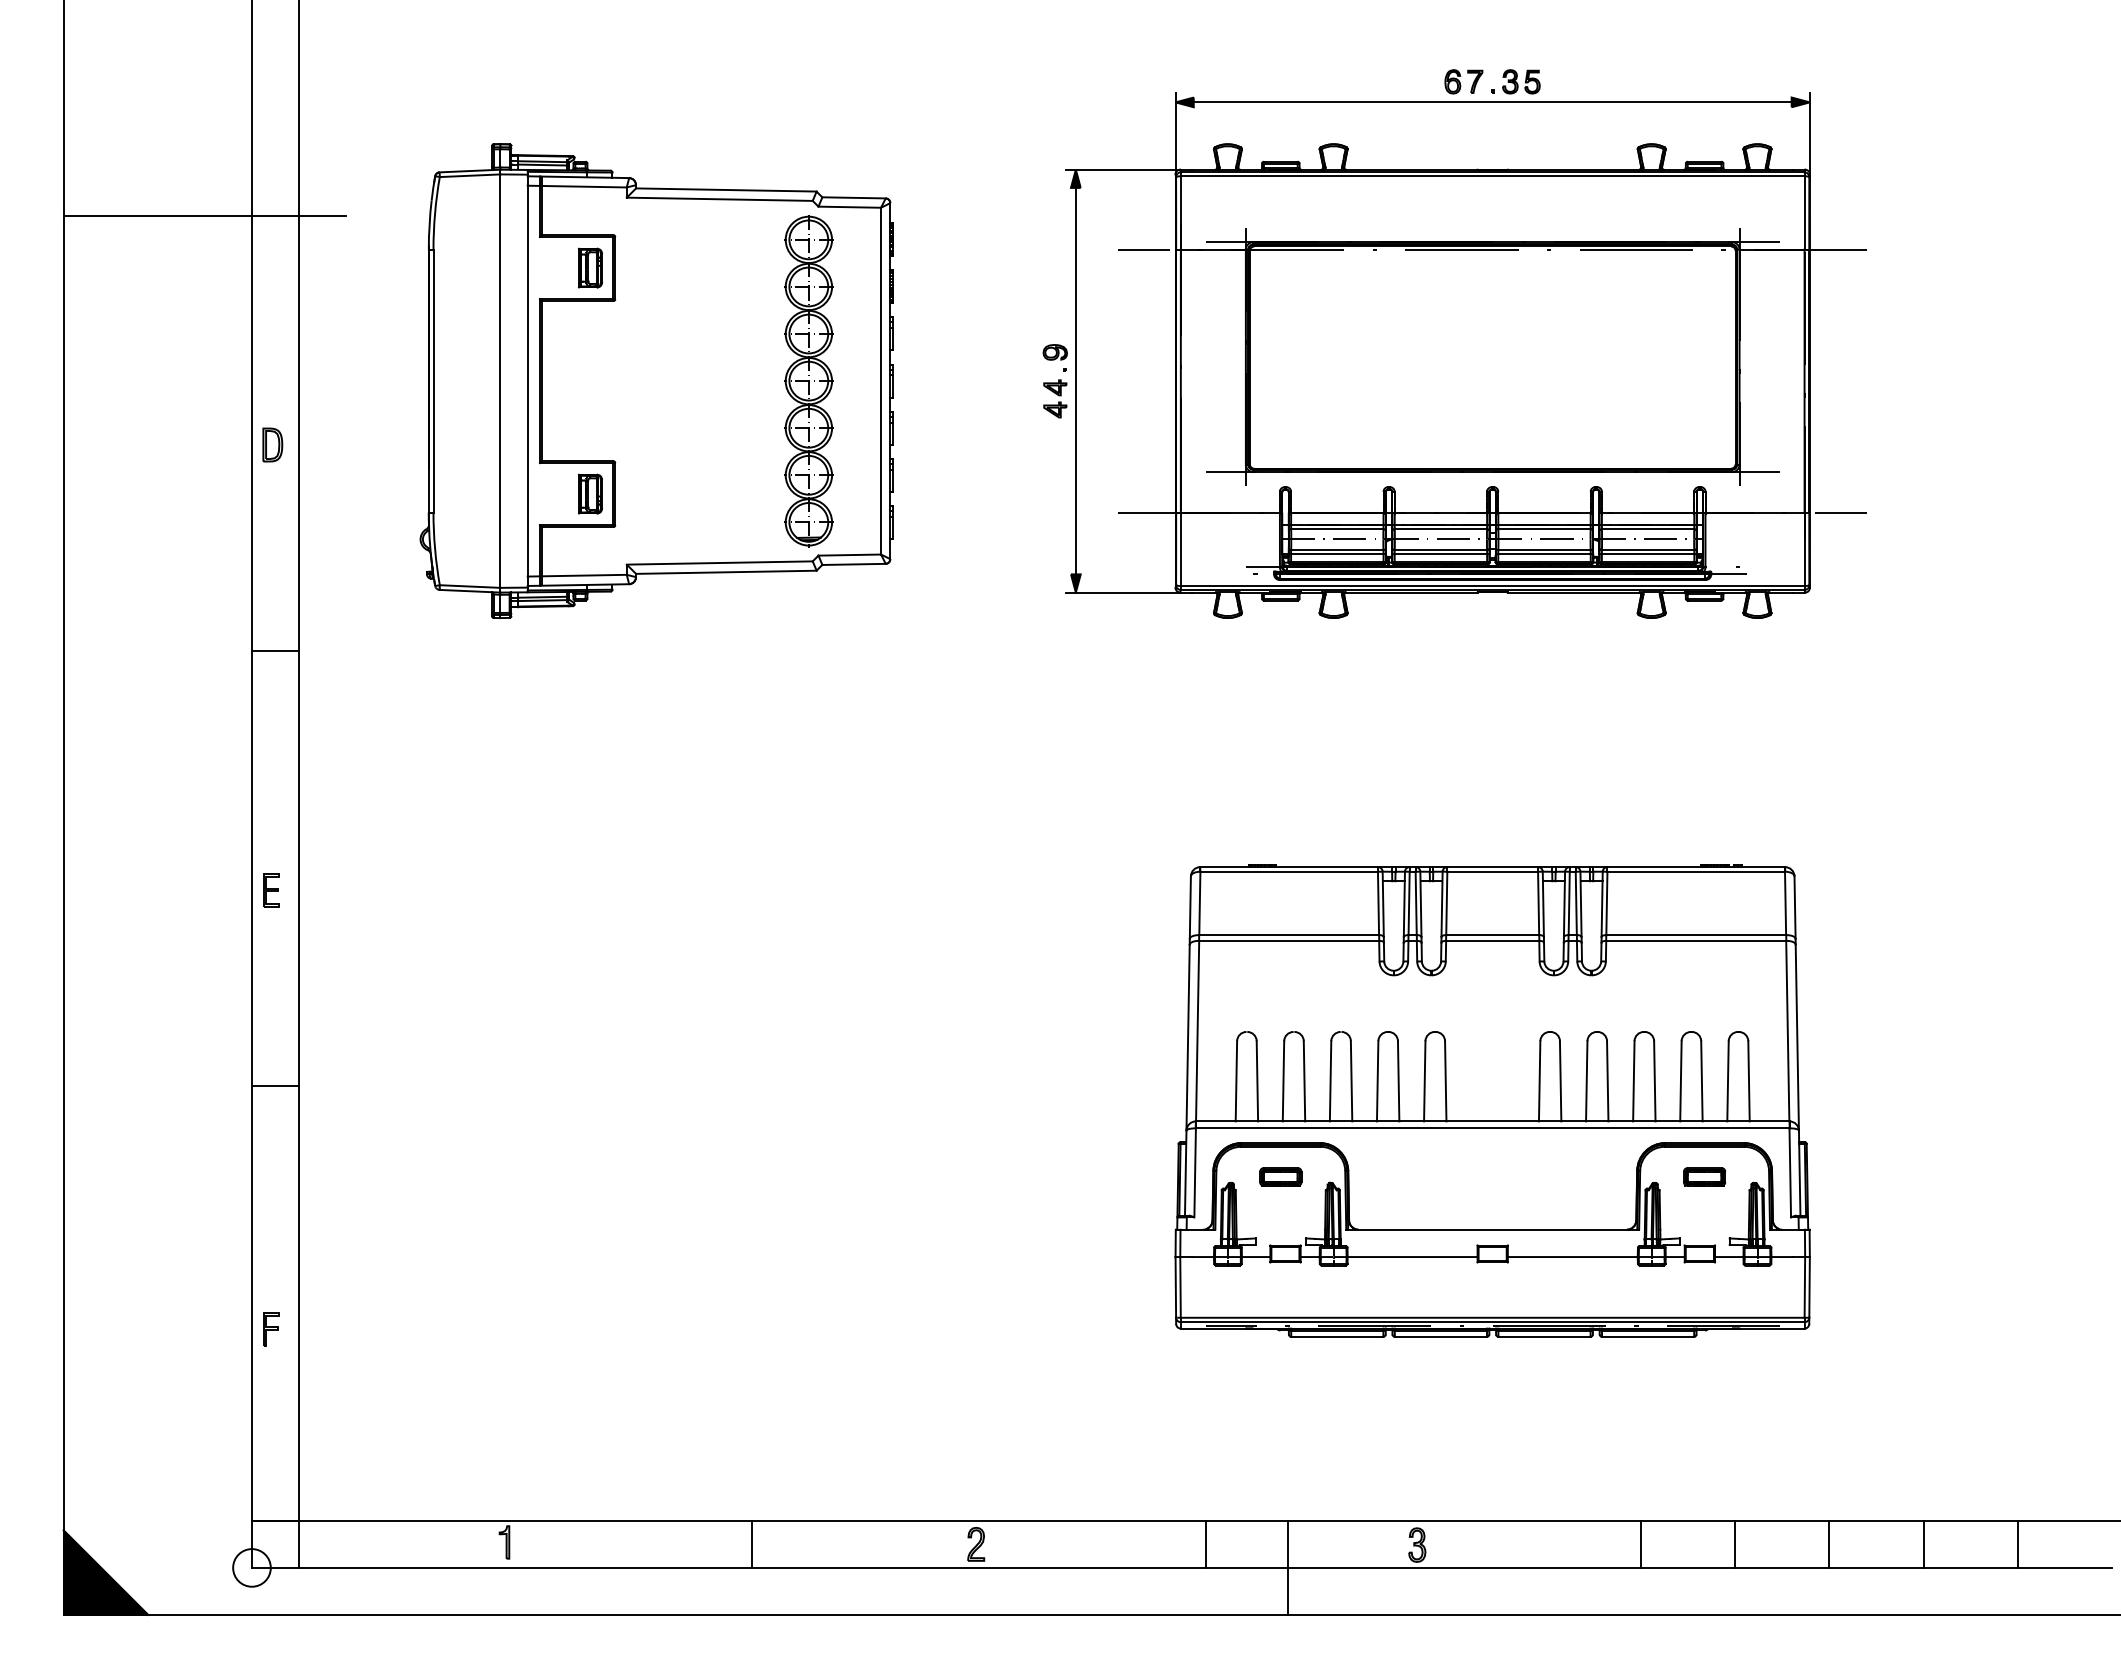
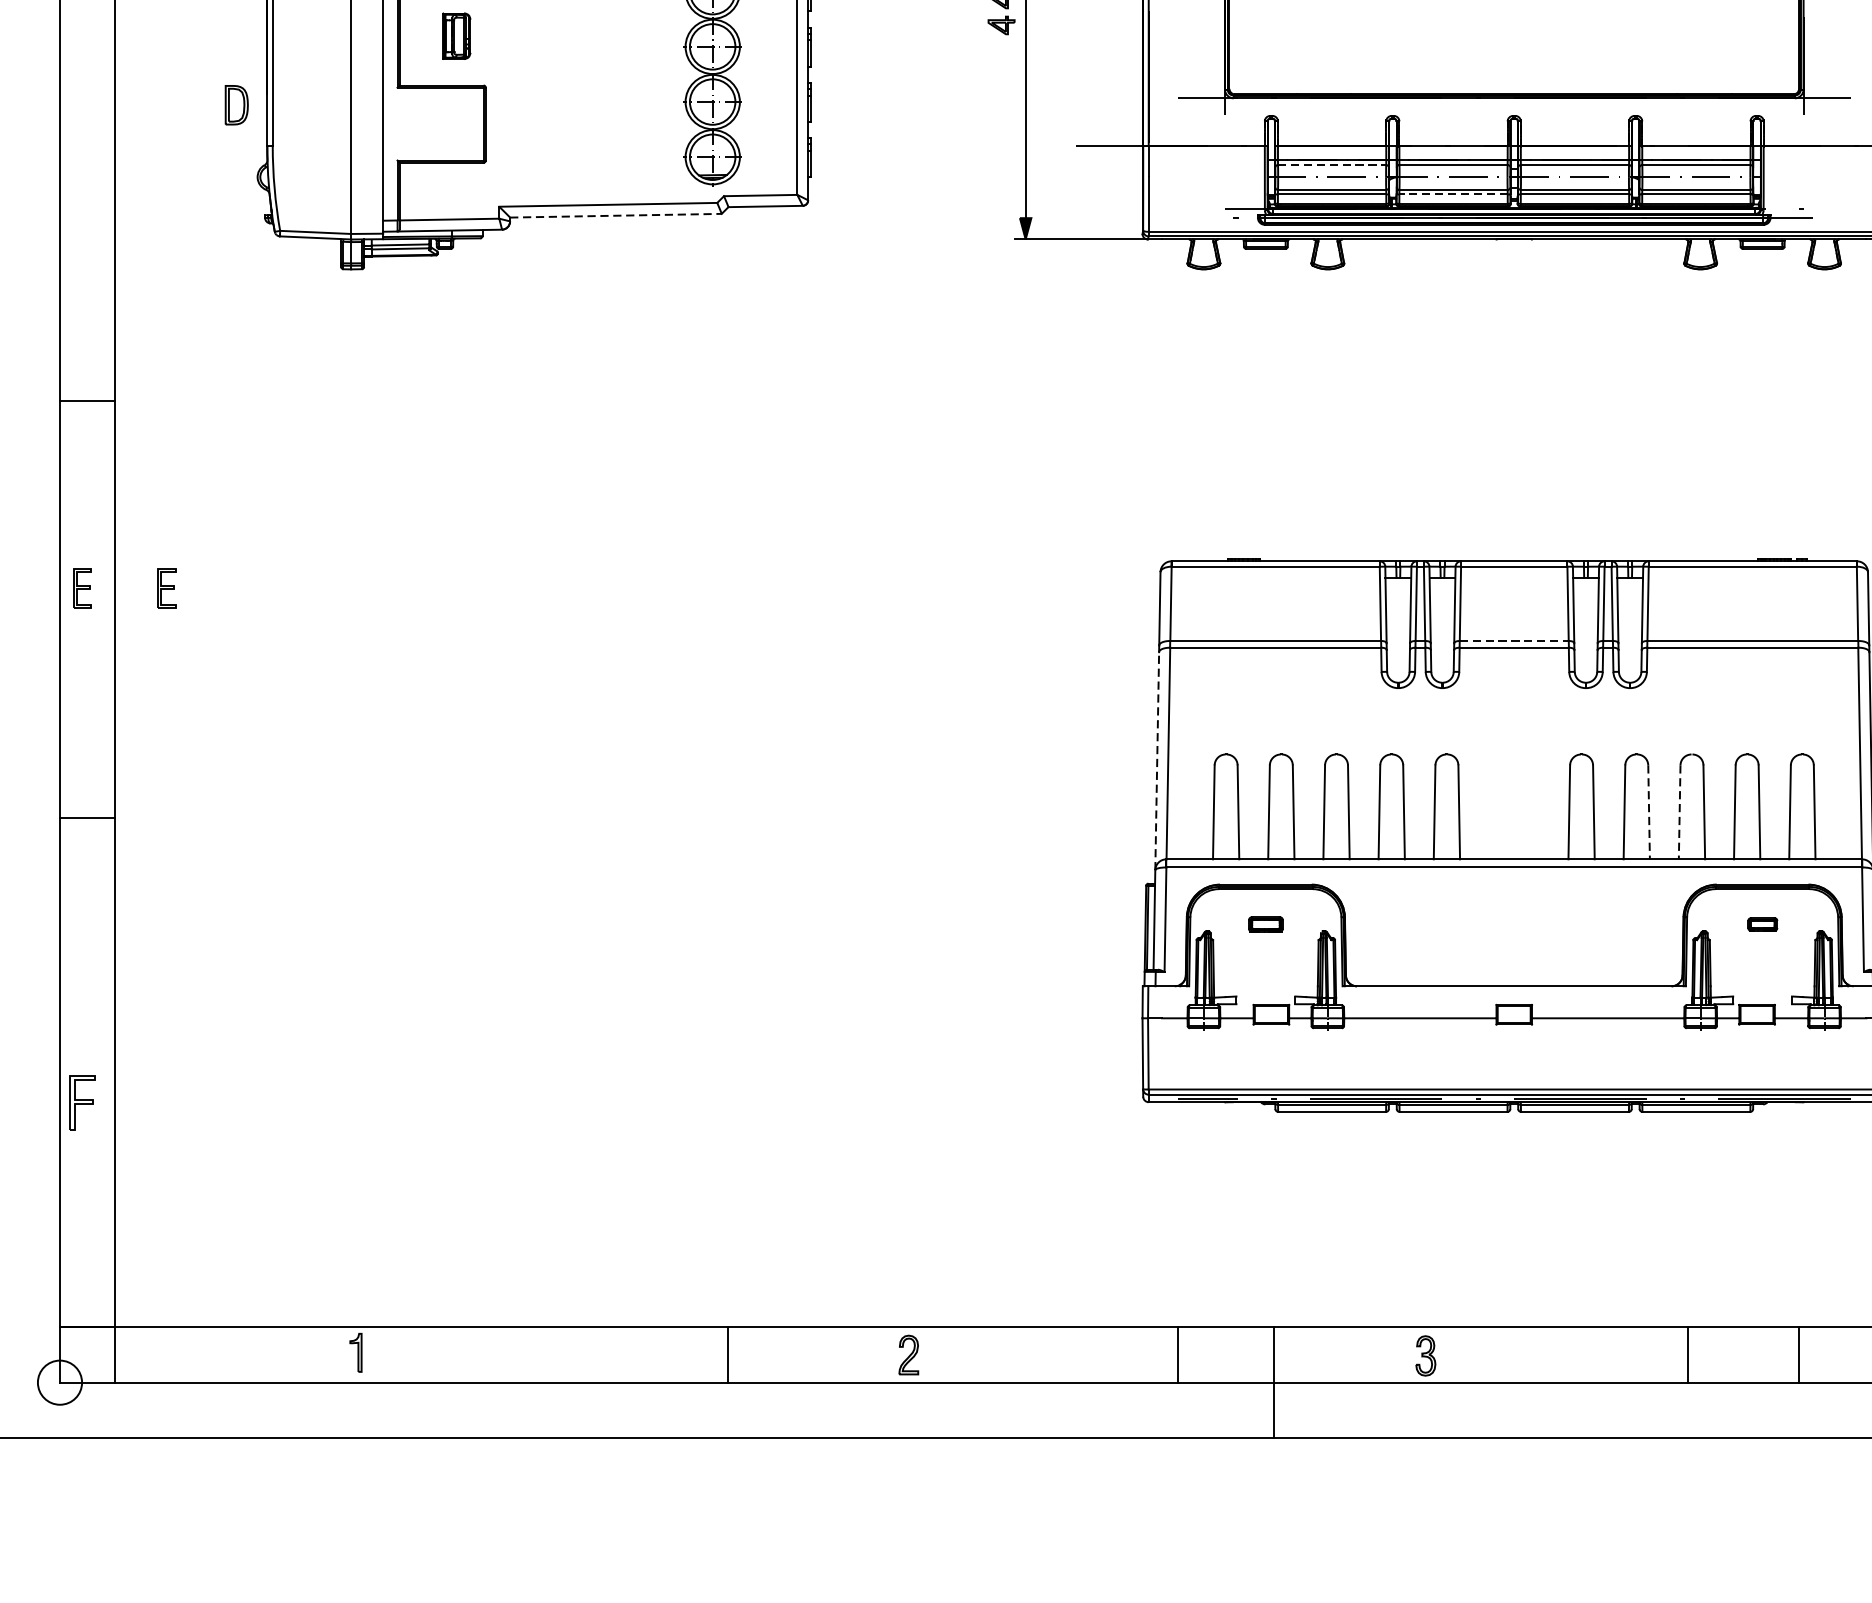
part: (272, 444) -> (236, 104), moved
part: (590, 493) -> (456, 35), moved
line: (1337, 529) -> (1332, 165), solid -> dashed
line: (1440, 554) -> (1453, 194), solid -> dashed
line: (726, 572) -> (616, 215), solid -> dashed
line: (275, 651) -> (87, 401), moved
part: (343, 890) -> (167, 588), added
line: (1493, 935) -> (1515, 641), solid -> dashed
line: (1188, 1037) -> (1157, 760), solid -> dashed
line: (1607, 1081) -> (1648, 812), solid -> dashed
line: (1633, 1081) -> (1679, 812), solid -> dashed
part: (1280, 1176) -> (1265, 923), size x0.7
part: (1704, 1176) -> (1762, 923), size x0.6
part: (271, 1329) -> (82, 1103), size x1.4
line: (752, 1543) -> (728, 1354), moved

